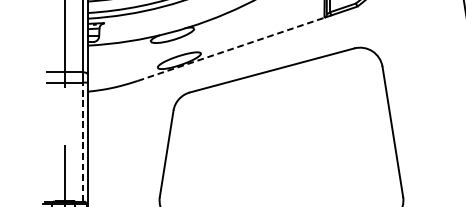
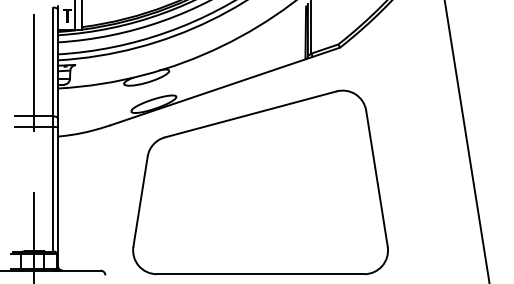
line: (231, 49) -> (208, 92), dashed -> solid
line: (83, 141) -> (53, 188), dashed -> solid

